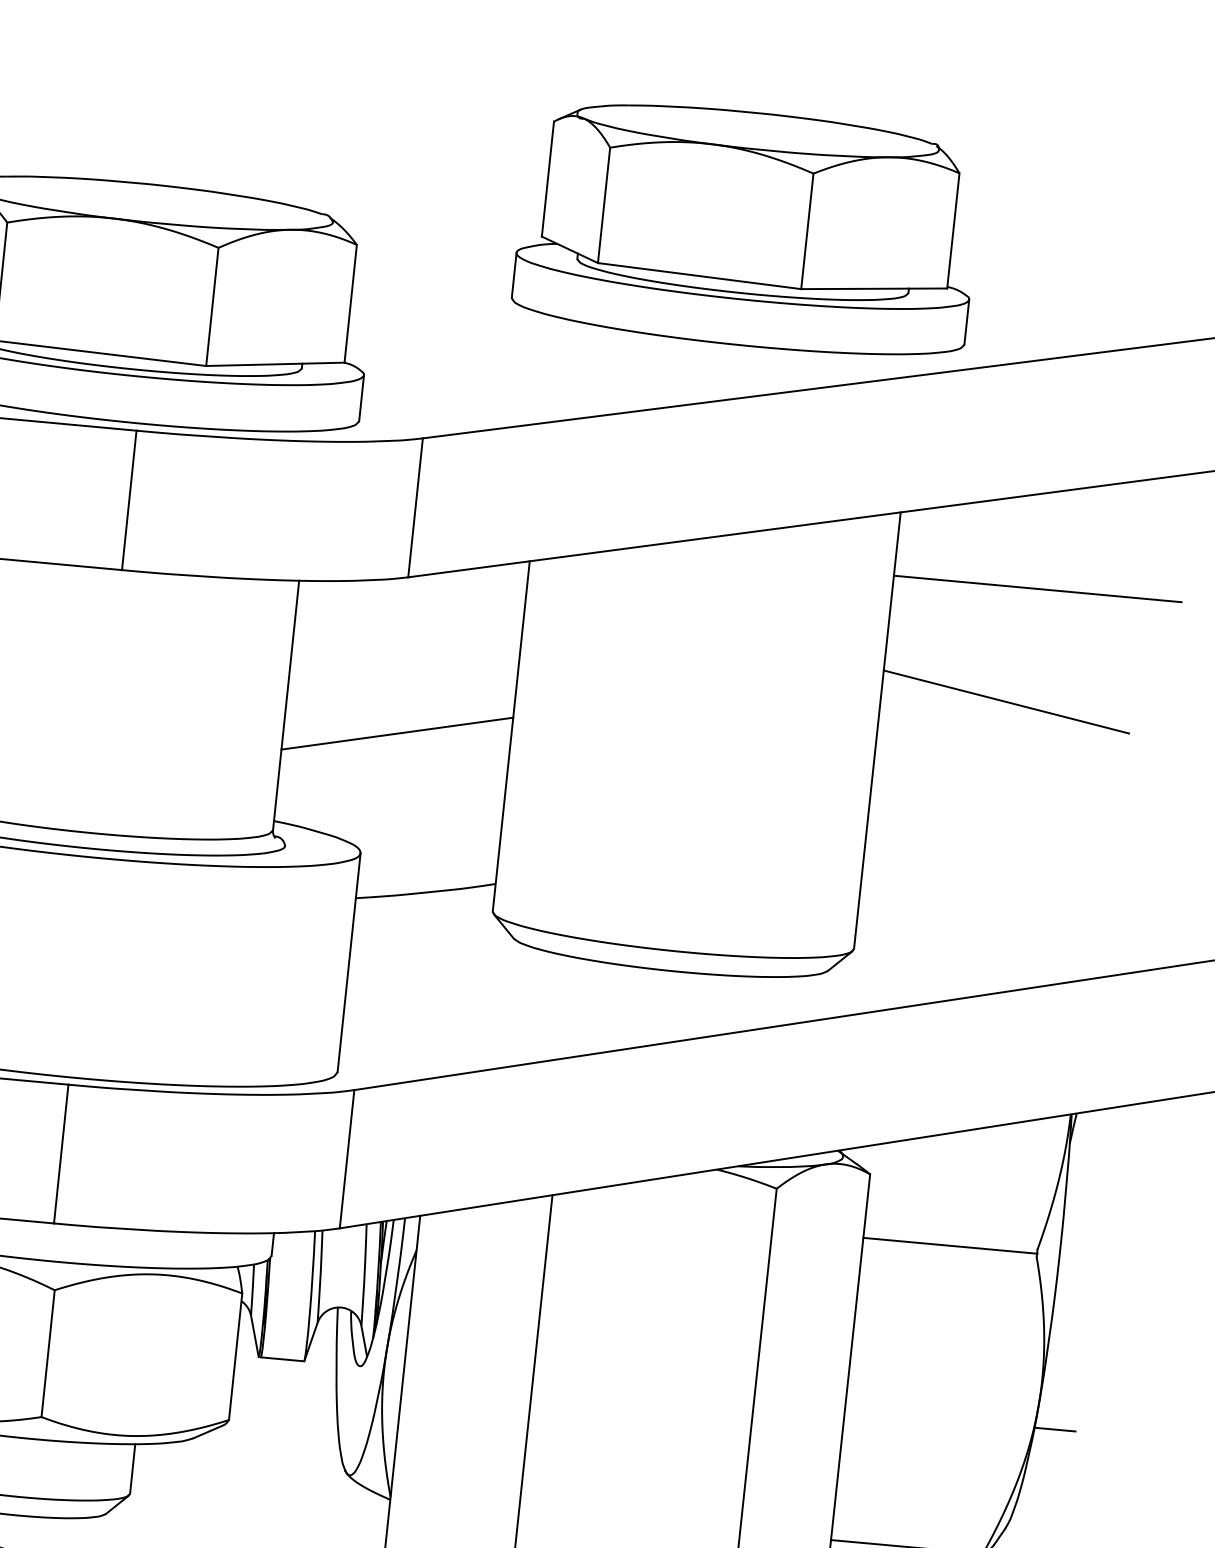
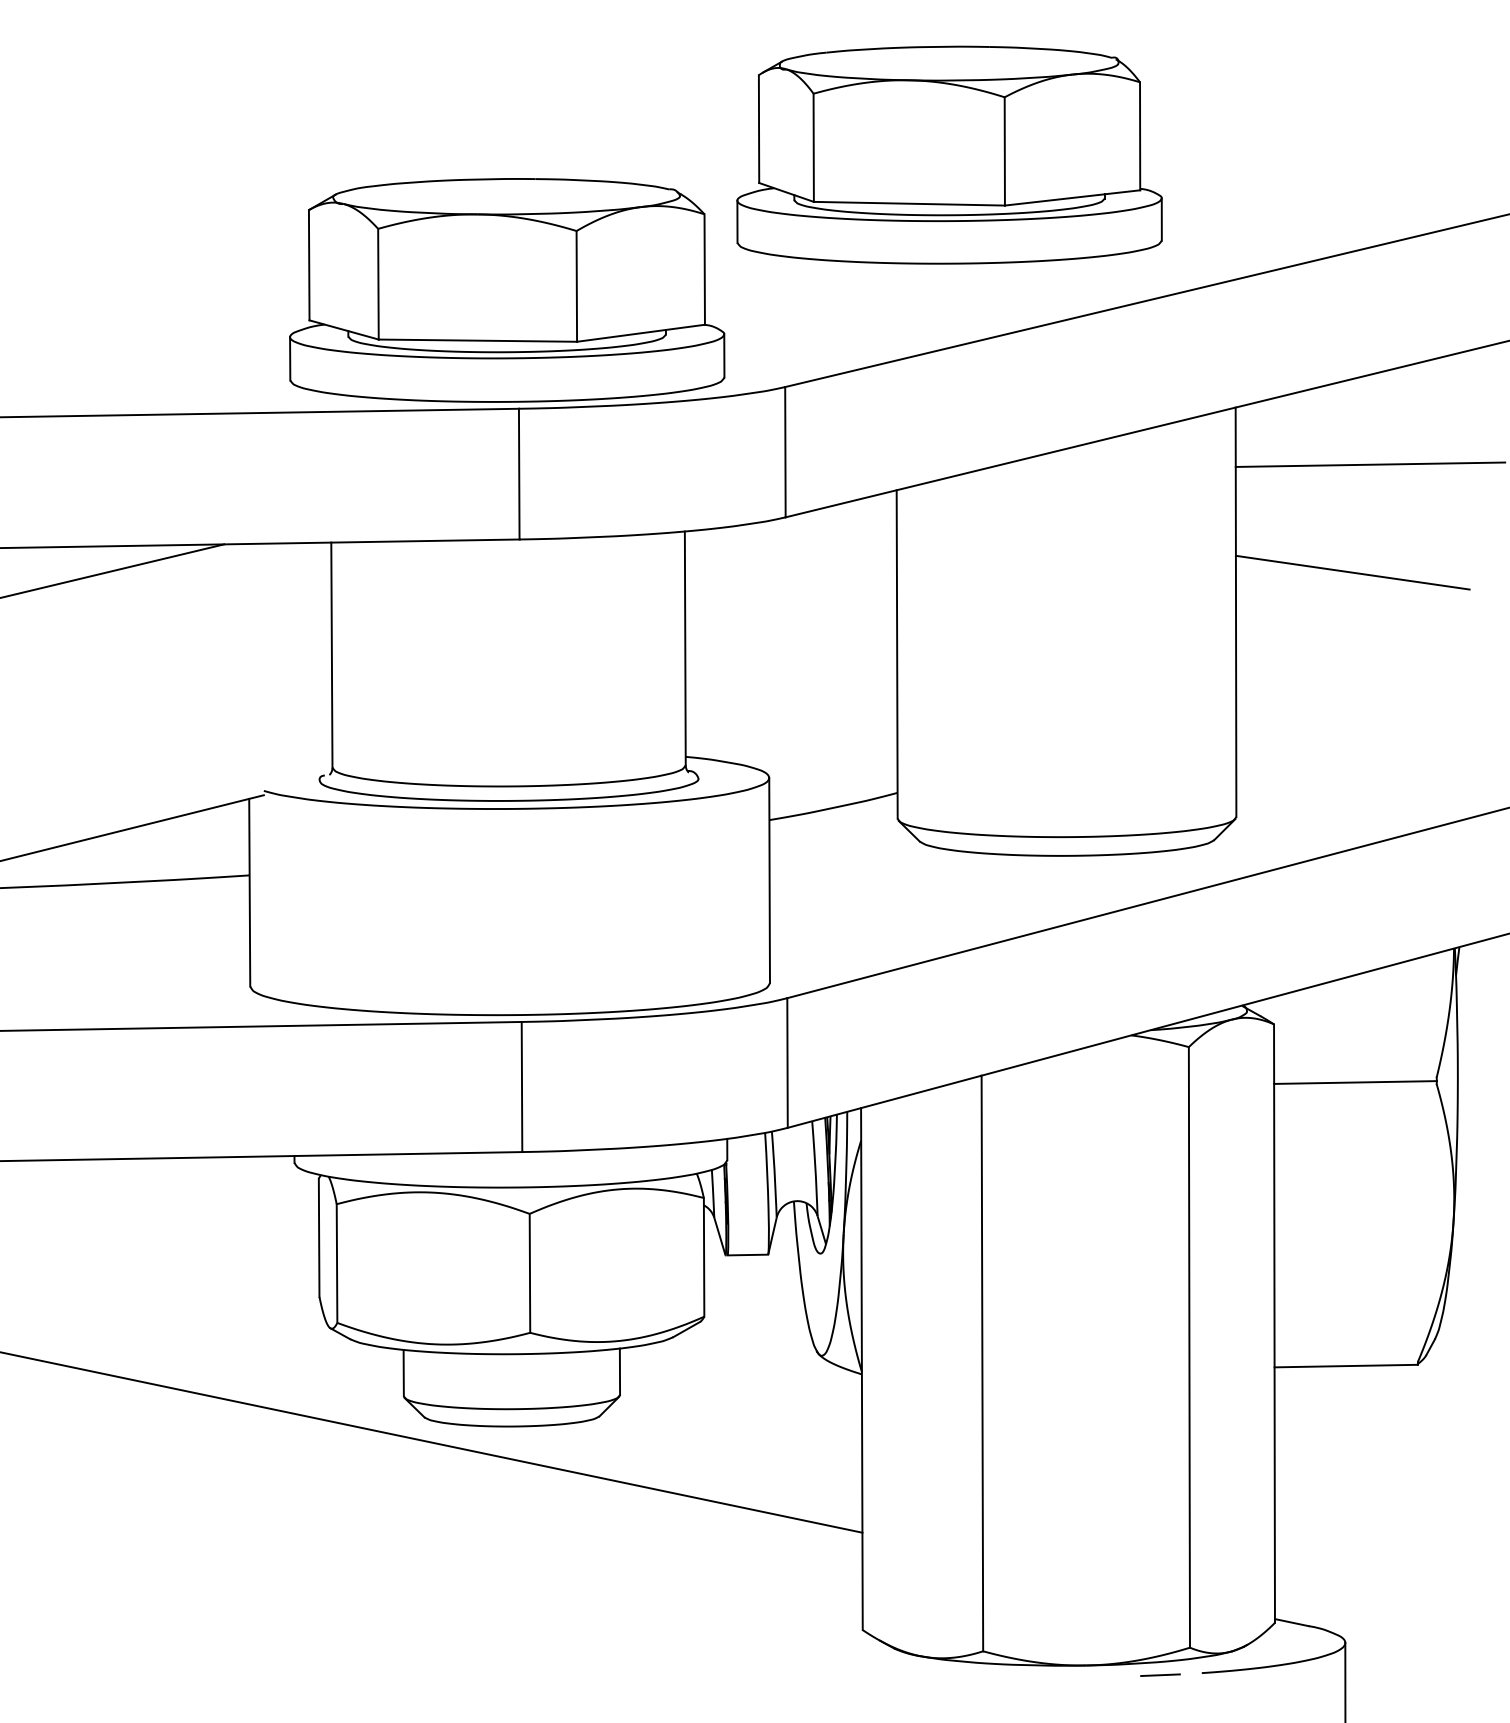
part: (748, 228) -> (949, 154), moved
line: (397, 732) -> (791, 662), removed
line: (1054, 1429) -> (1470, 1242), removed

